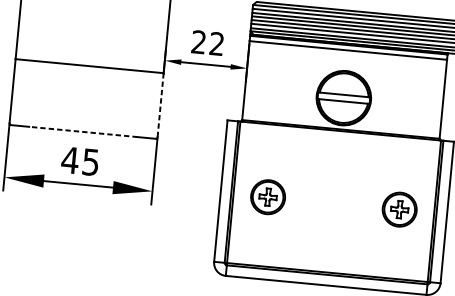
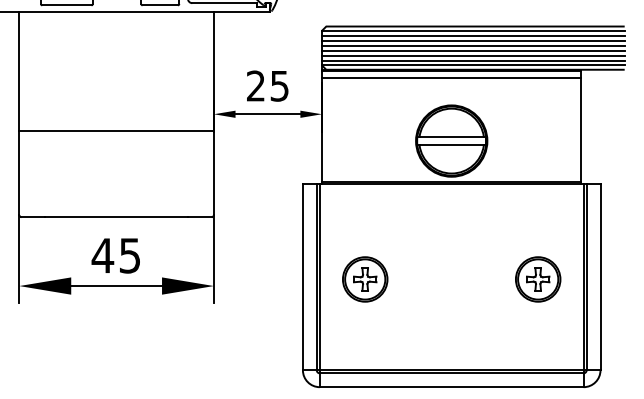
text: (216, 43) -> (279, 85), 22 -> 25
line: (160, 105) -> (213, 173), dashed -> solid
line: (83, 132) -> (116, 217), dashed -> solid

